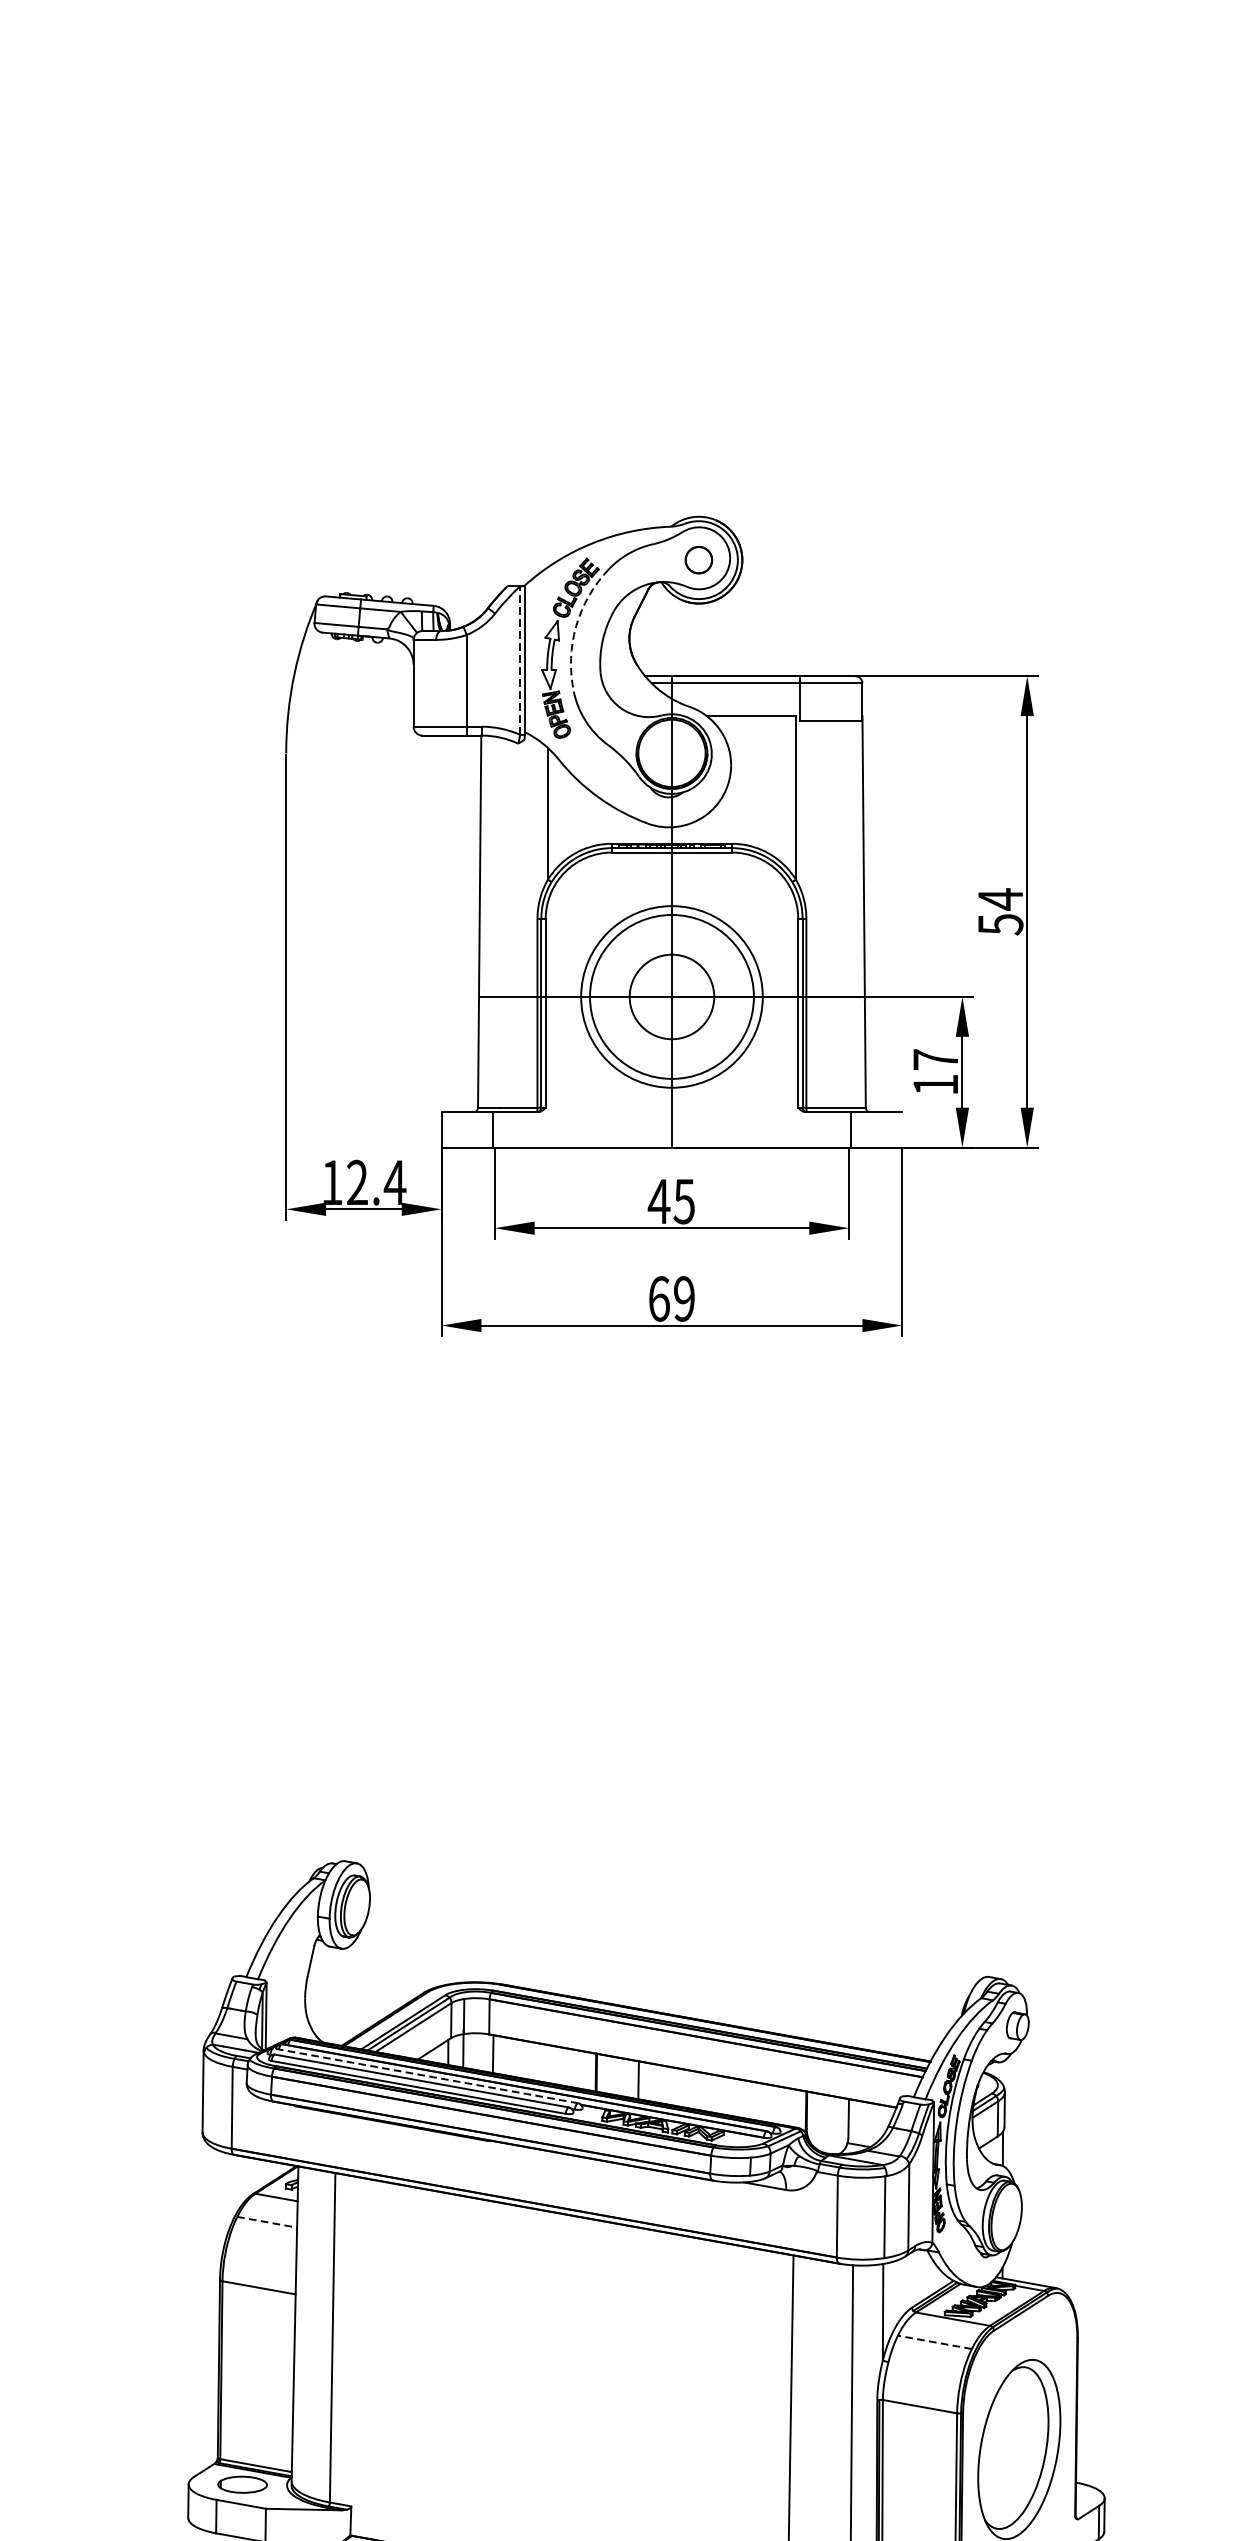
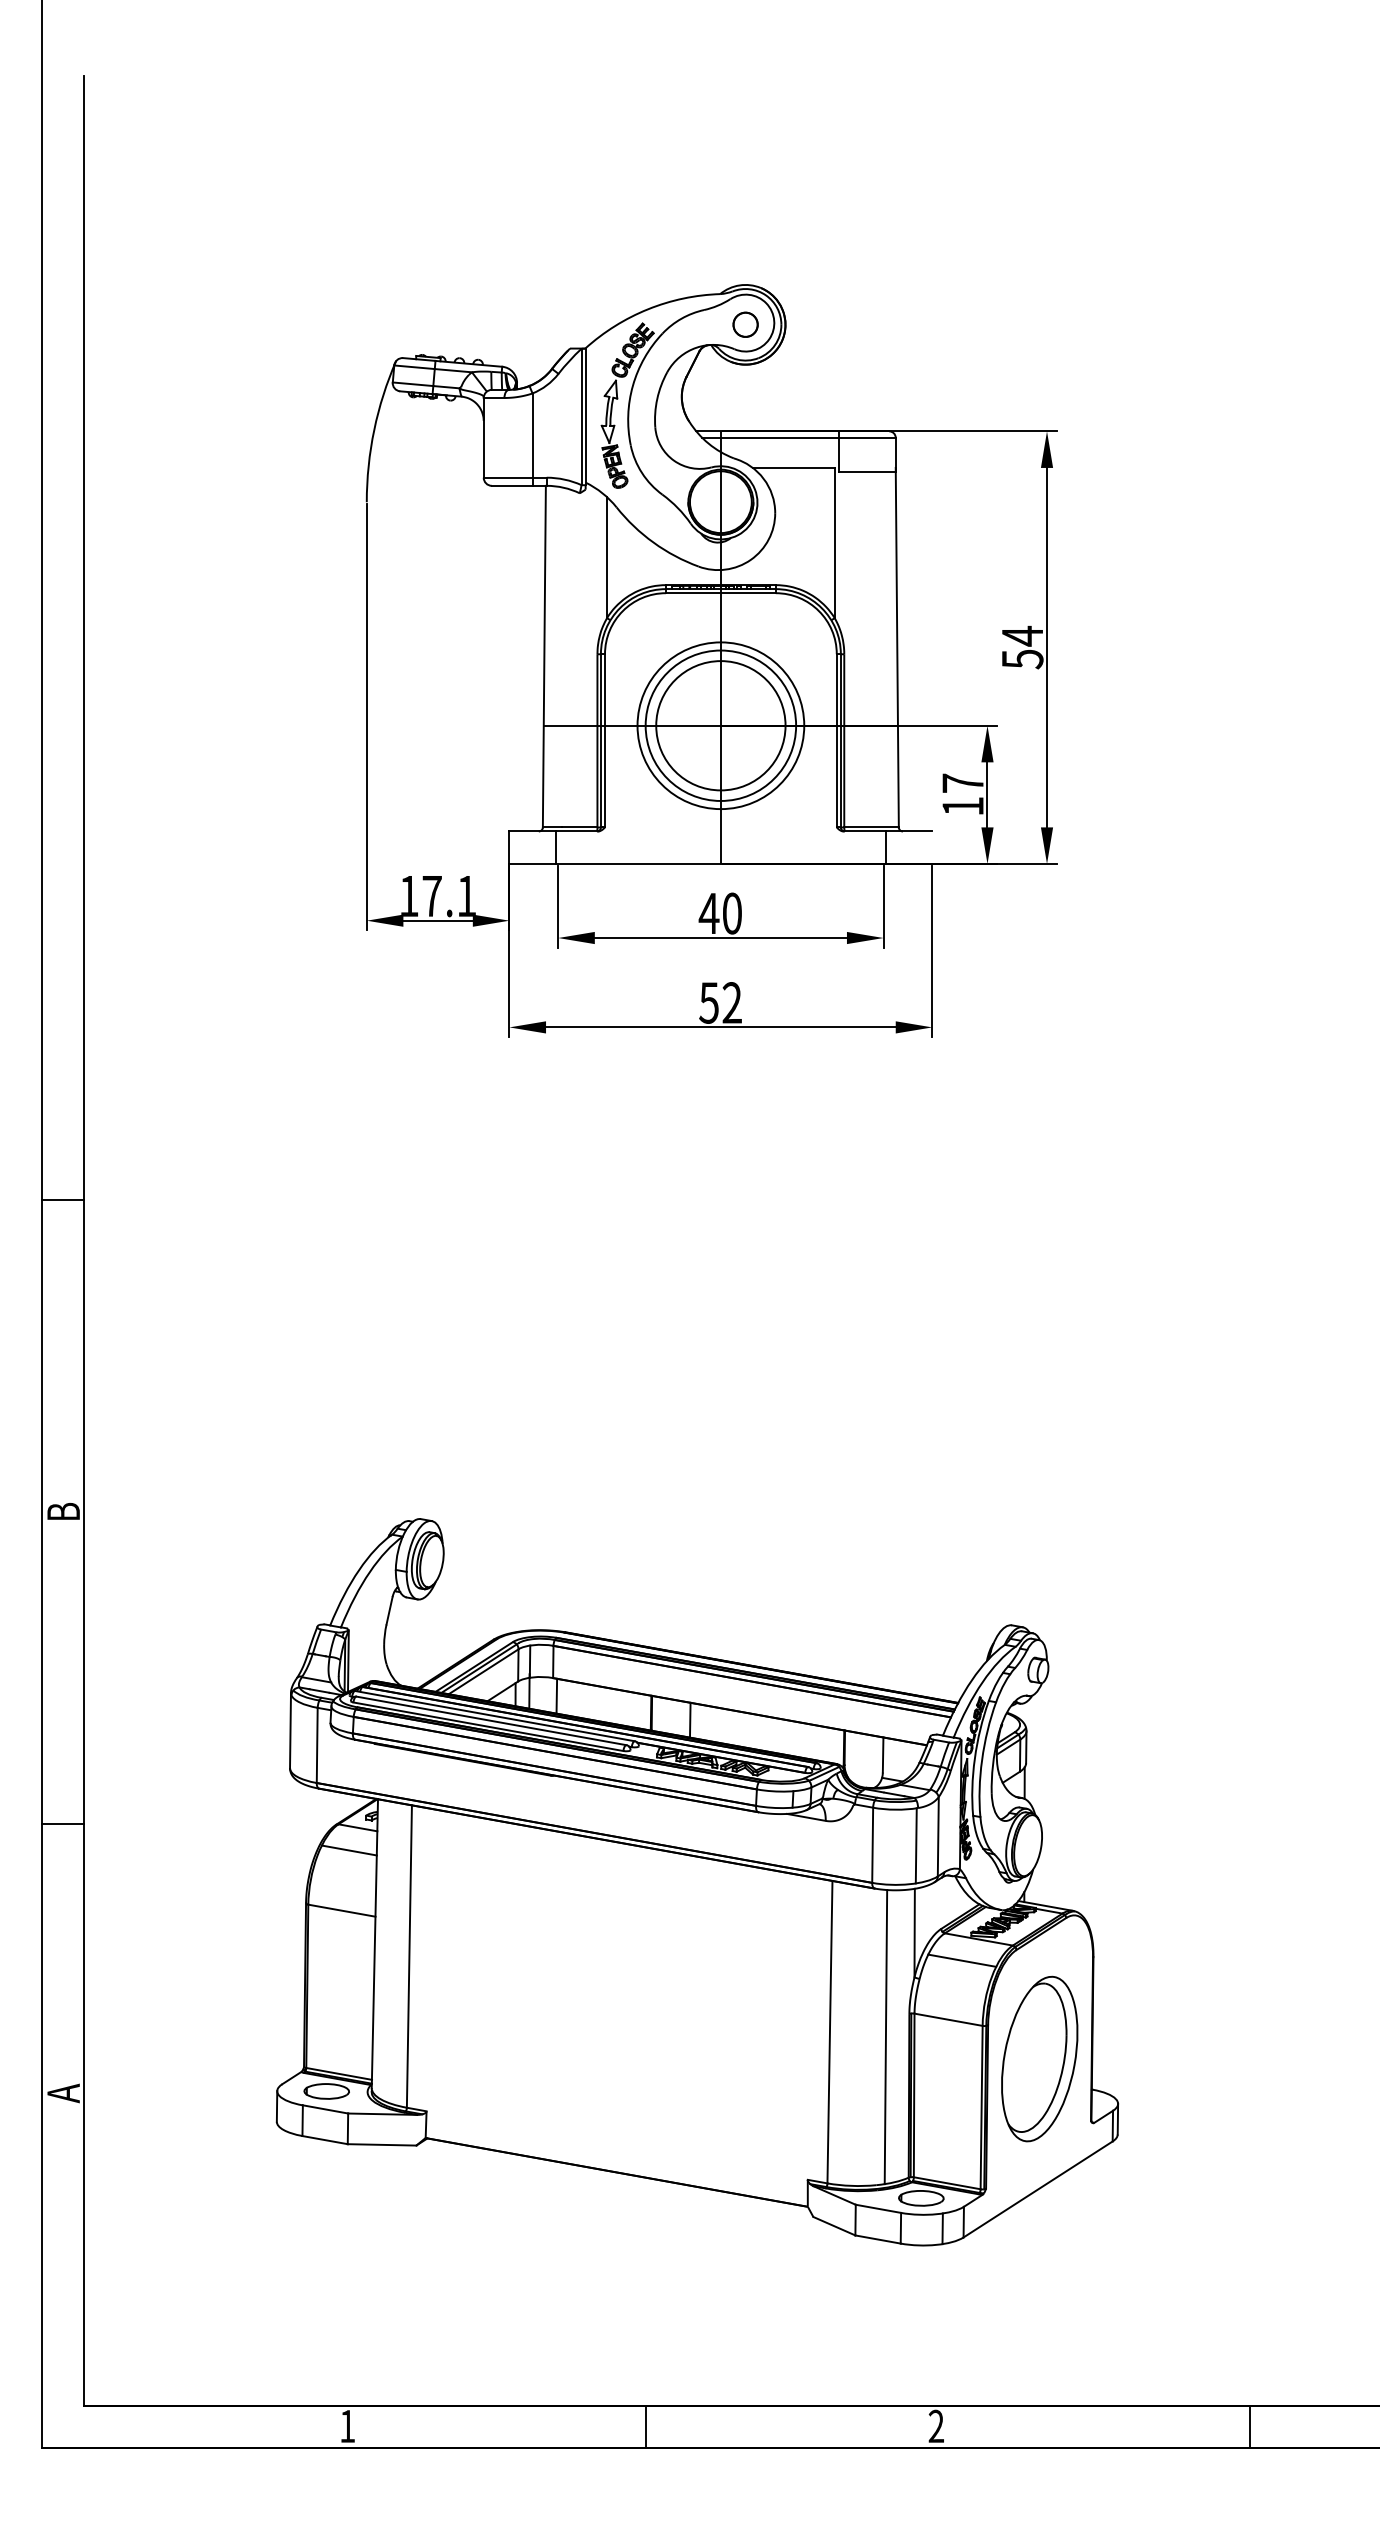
arc: (575, 626) -> (632, 385), dashed -> solid
line: (520, 660) -> (581, 416), dashed -> solid
circle: (671, 996) -> (720, 725), size x1.67
text: (376, 1181) -> (449, 895), 12.4 -> 17.1
text: (683, 1201) -> (731, 913), 45 -> 40
text: (671, 1298) -> (720, 1002), 69 -> 52
line: (425, 2076) -> (494, 1716), dashed -> solid
line: (267, 2222) -> (349, 1850), dashed -> solid
line: (934, 2342) -> (961, 1960), dashed -> solid

